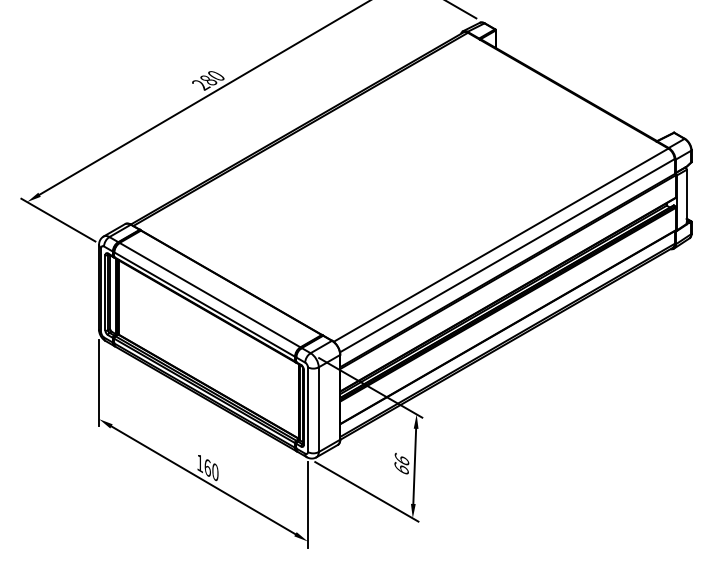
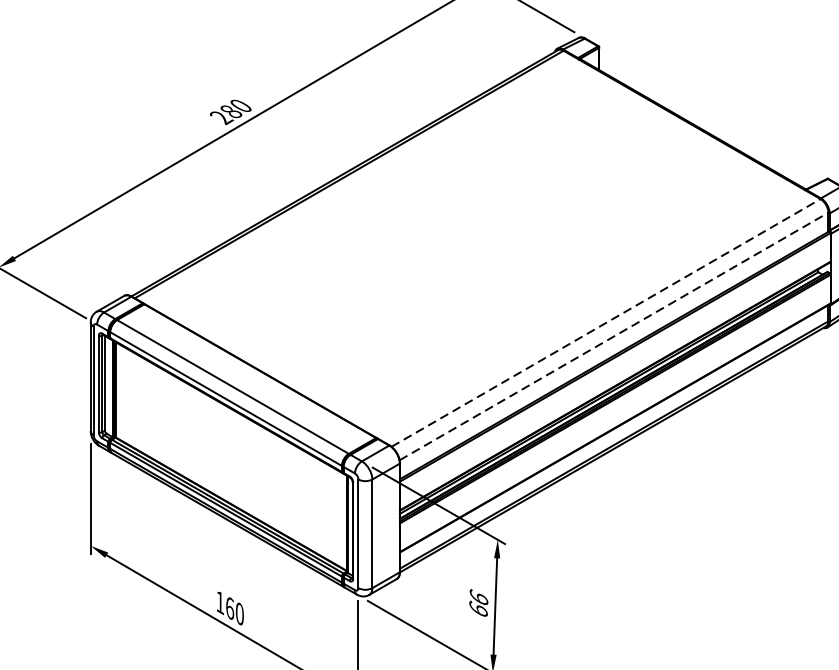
line: (501, 244) -> (606, 322), solid -> dashed
line: (507, 255) -> (614, 336), solid -> dashed

